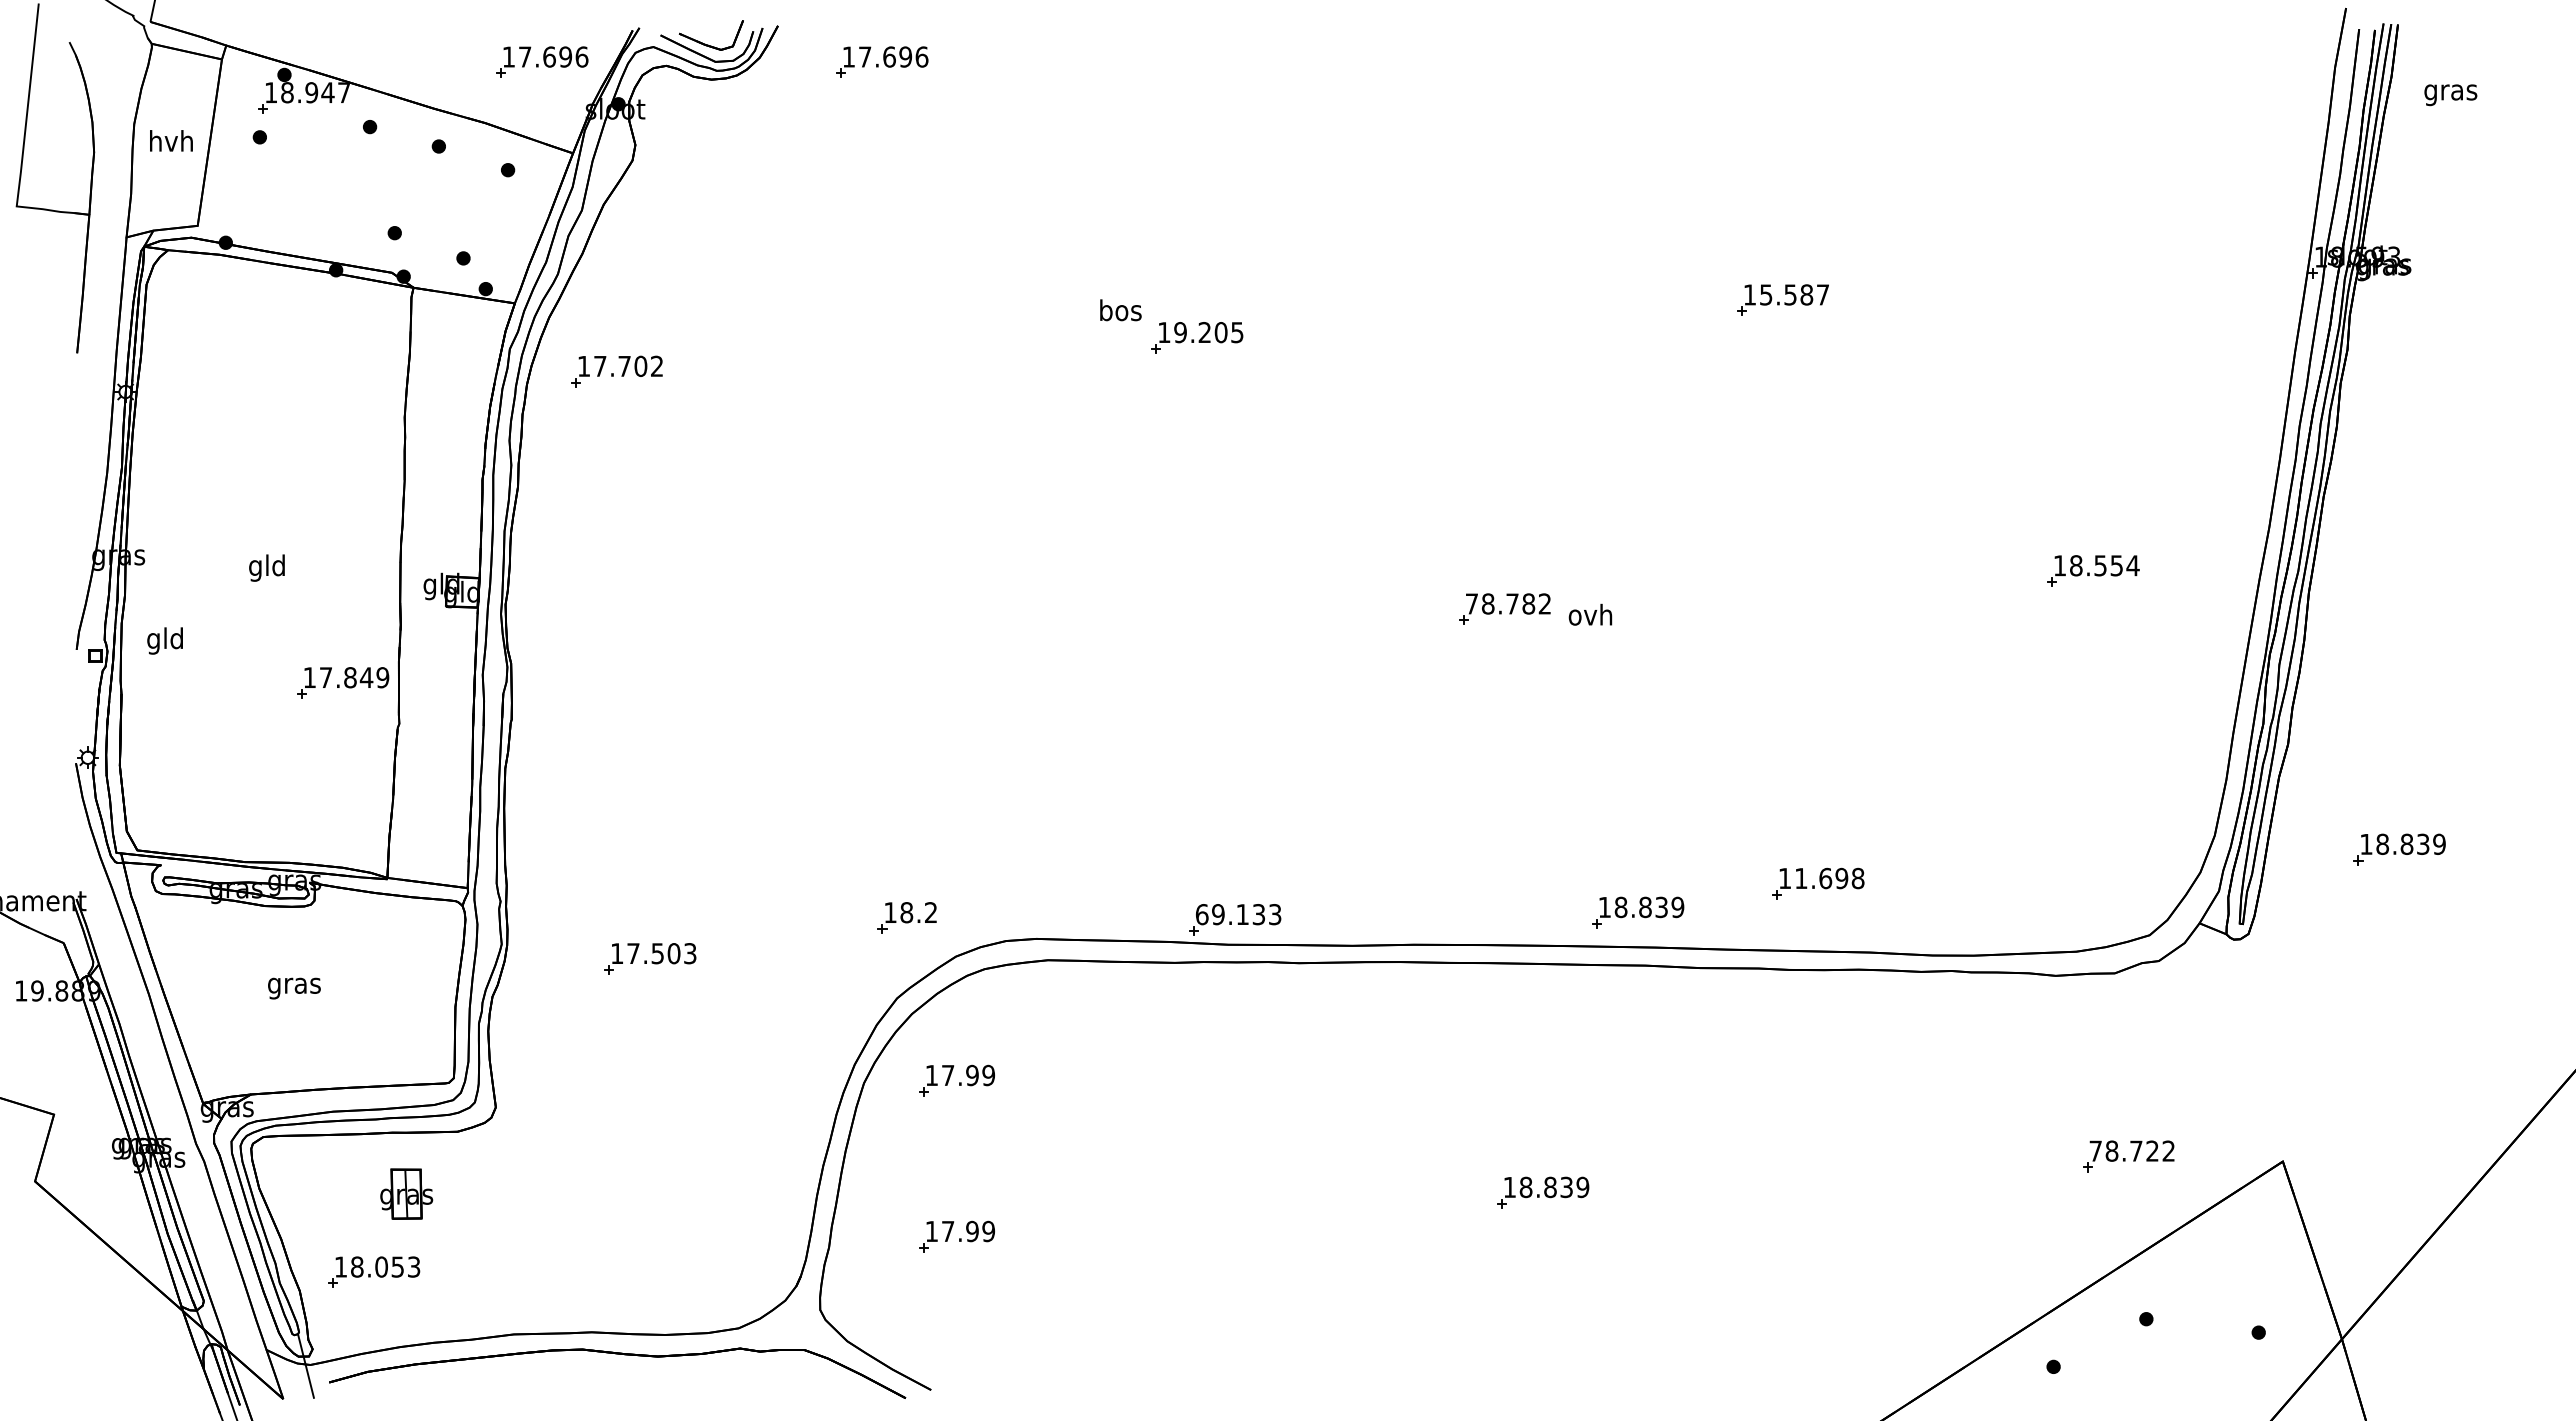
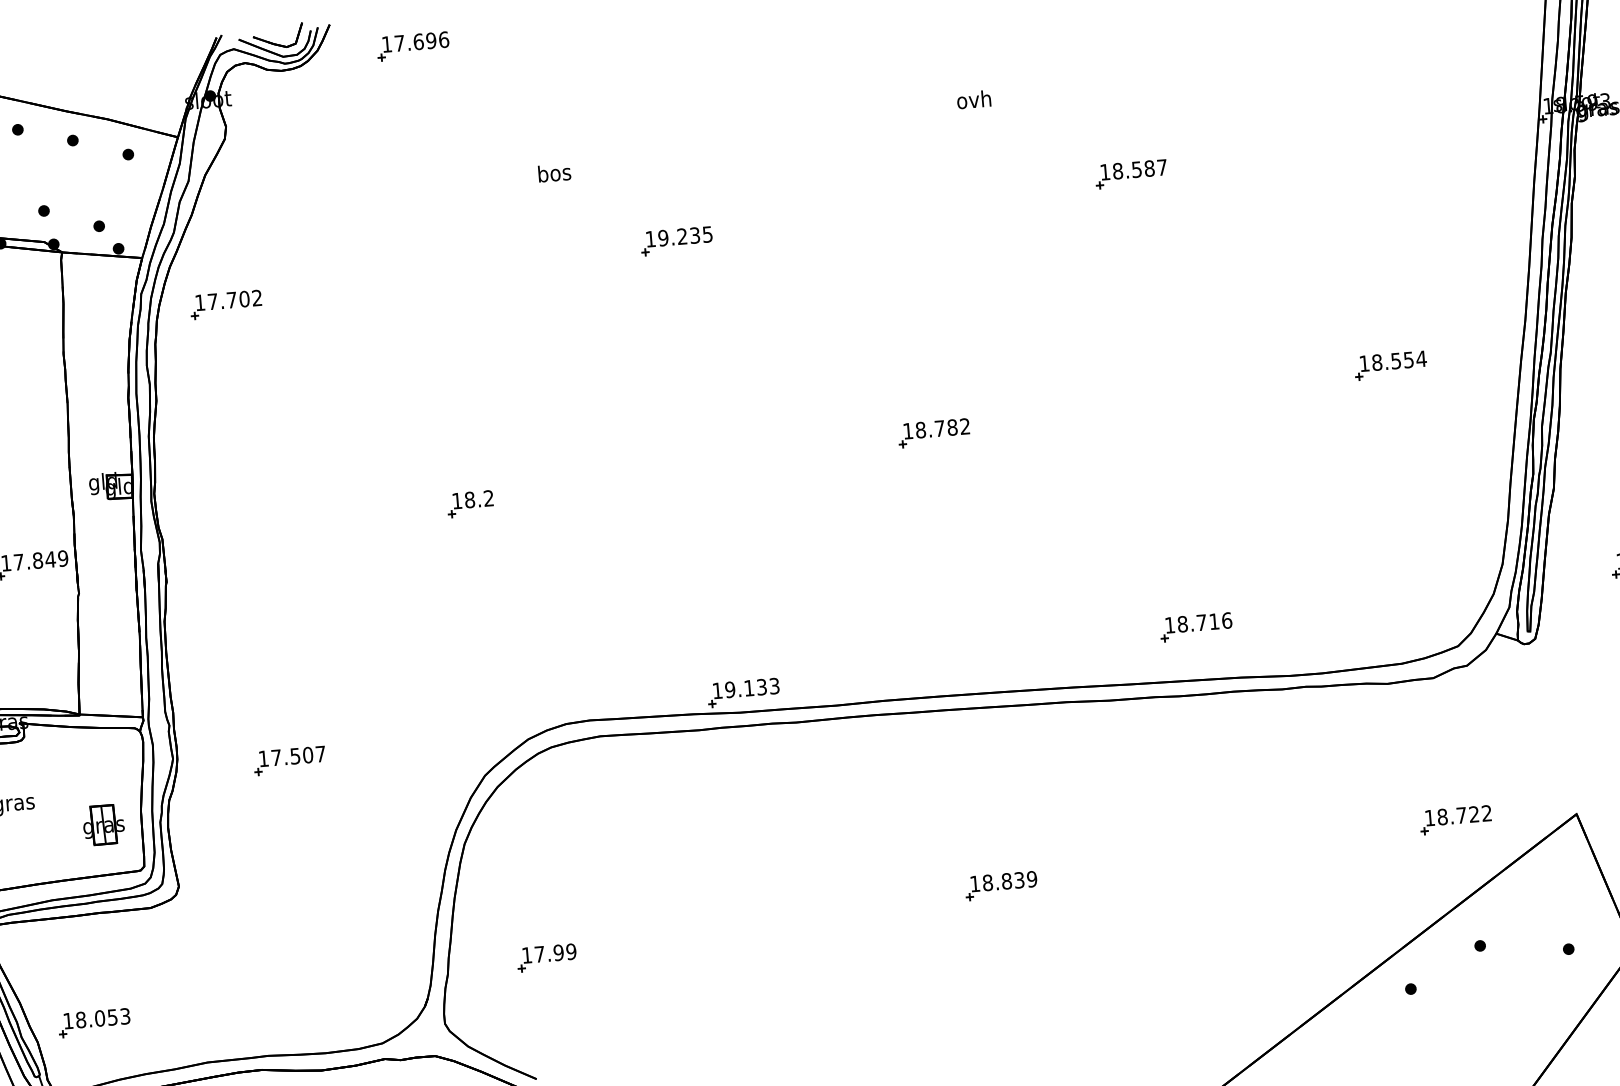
part: (542, 61) -> (148, 67), removed
text: (1766, 294) -> (1118, 170), 15.587 -> 18.587
text: (1120, 310) -> (554, 173), moved
text: (1220, 332) -> (694, 235), 19.205 -> 19.235
text: (1471, 603) -> (907, 430), 78.782 -> 18.782
text: (1590, 614) -> (974, 99), moved
text: (1829, 878) -> (1204, 622), 11.698 -> 18.716
part: (1638, 912) -> (1057, 661), removed
text: (1201, 914) -> (717, 690), 69.133 -> 19.133
part: (906, 917) -> (470, 503), moved
text: (690, 953) -> (320, 754), 17.503 -> 17.507
part: (956, 1080) -> (536, 836), removed
text: (2095, 1150) -> (1429, 817), 78.722 -> 18.722
part: (406, 1193) -> (103, 824), moved

